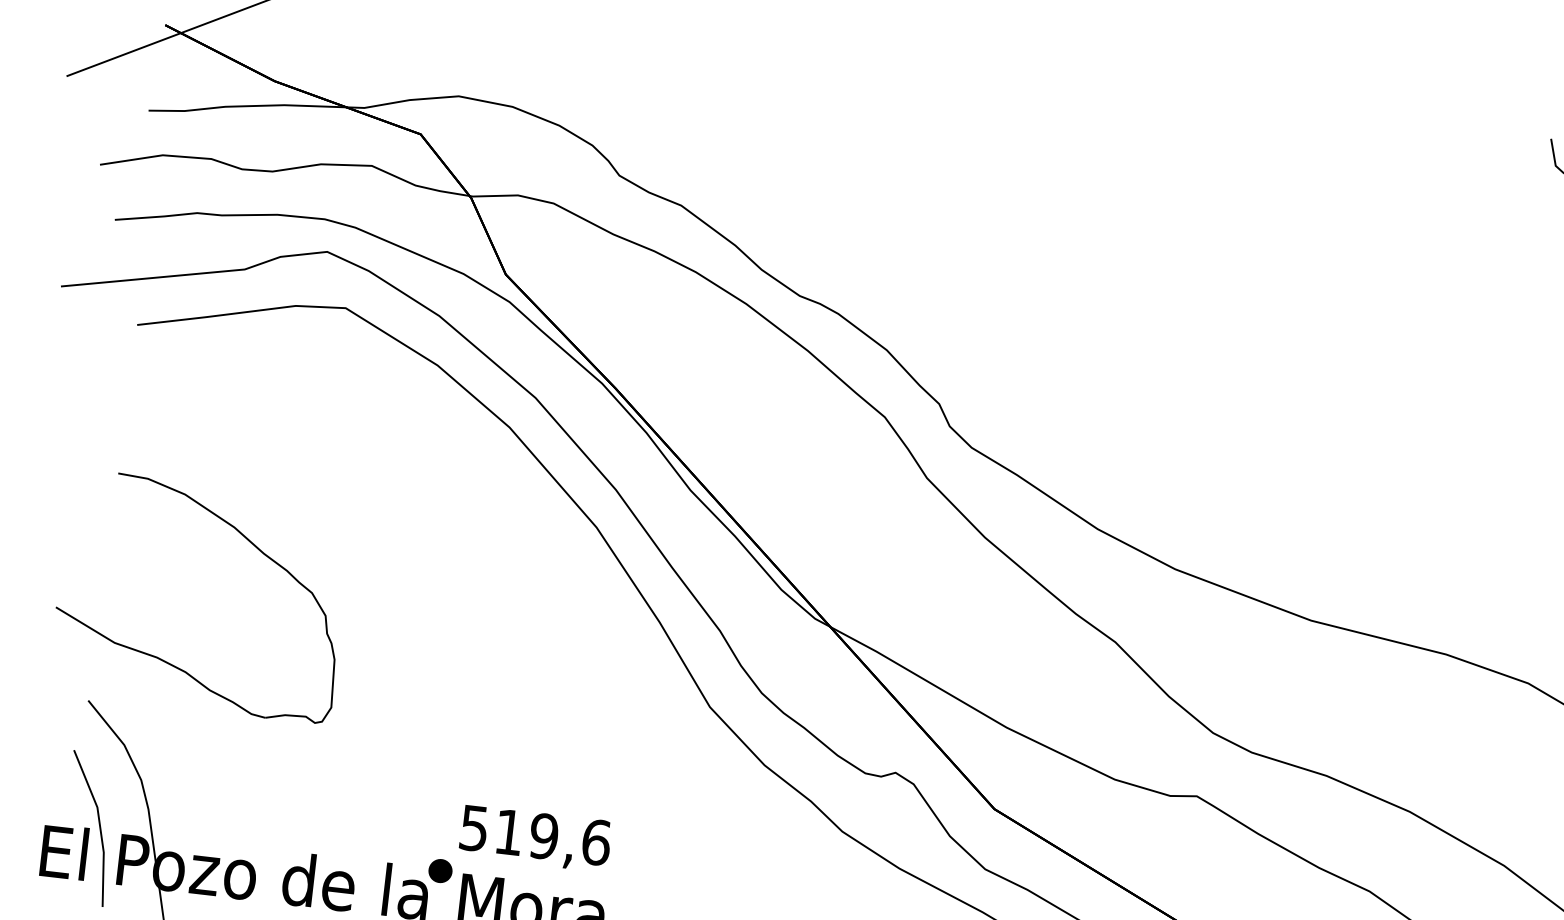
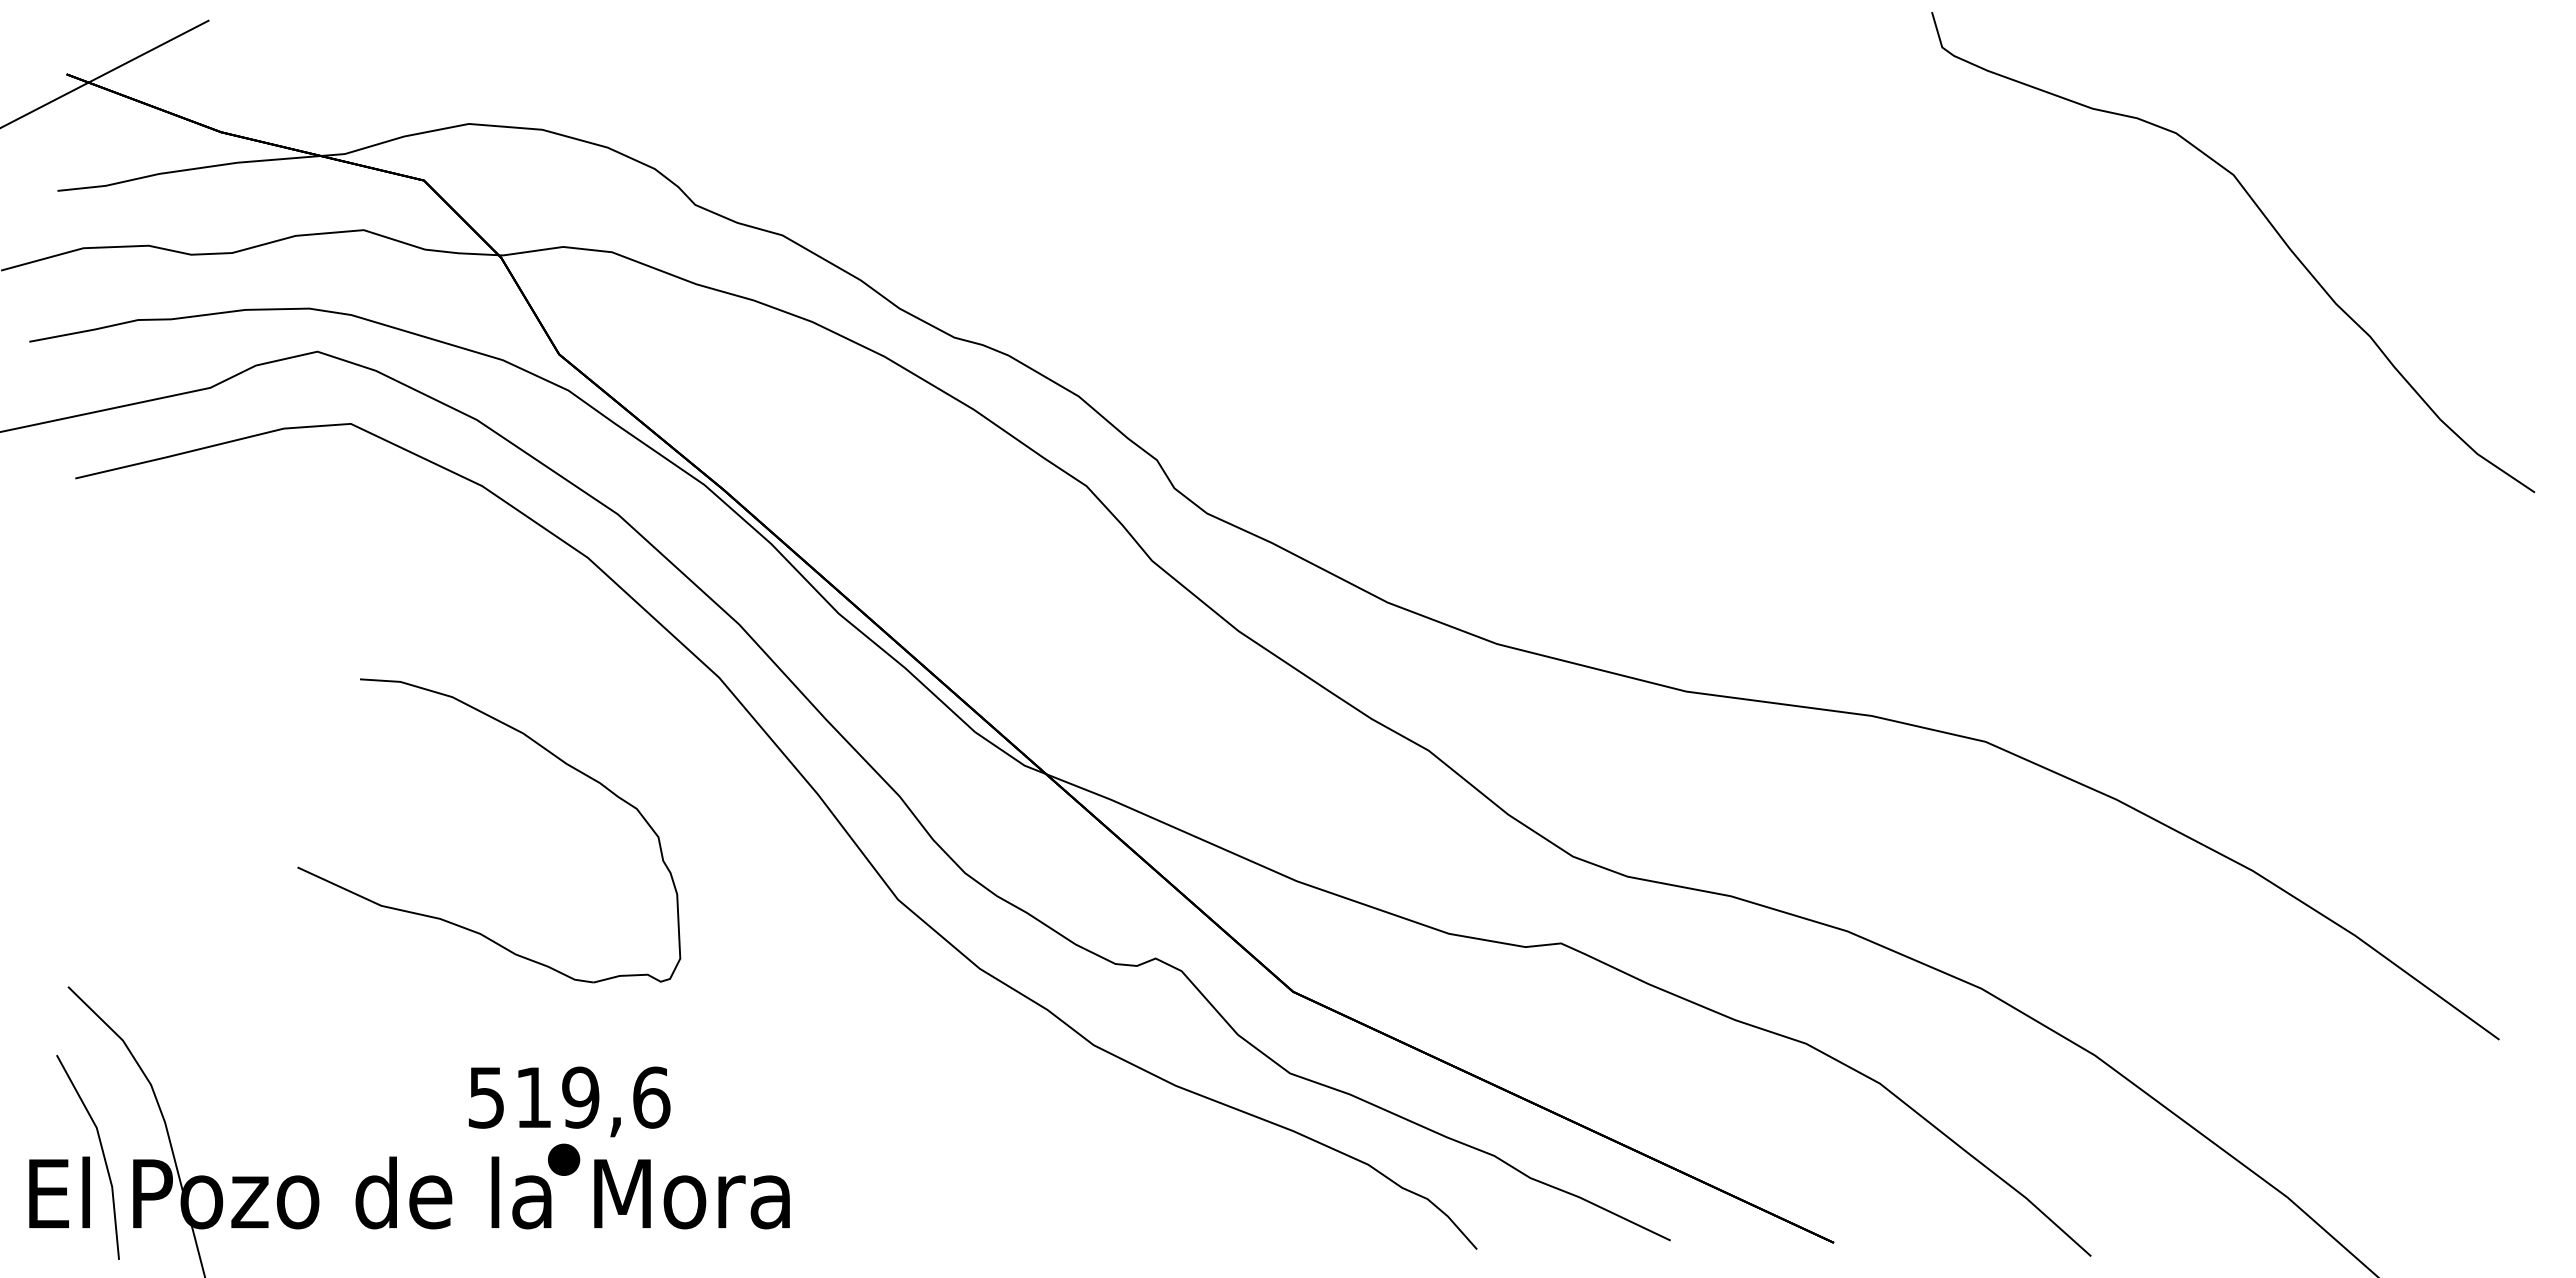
part: (247, 540) -> (542, 748), moved
text: (535, 838) -> (569, 1101), moved

